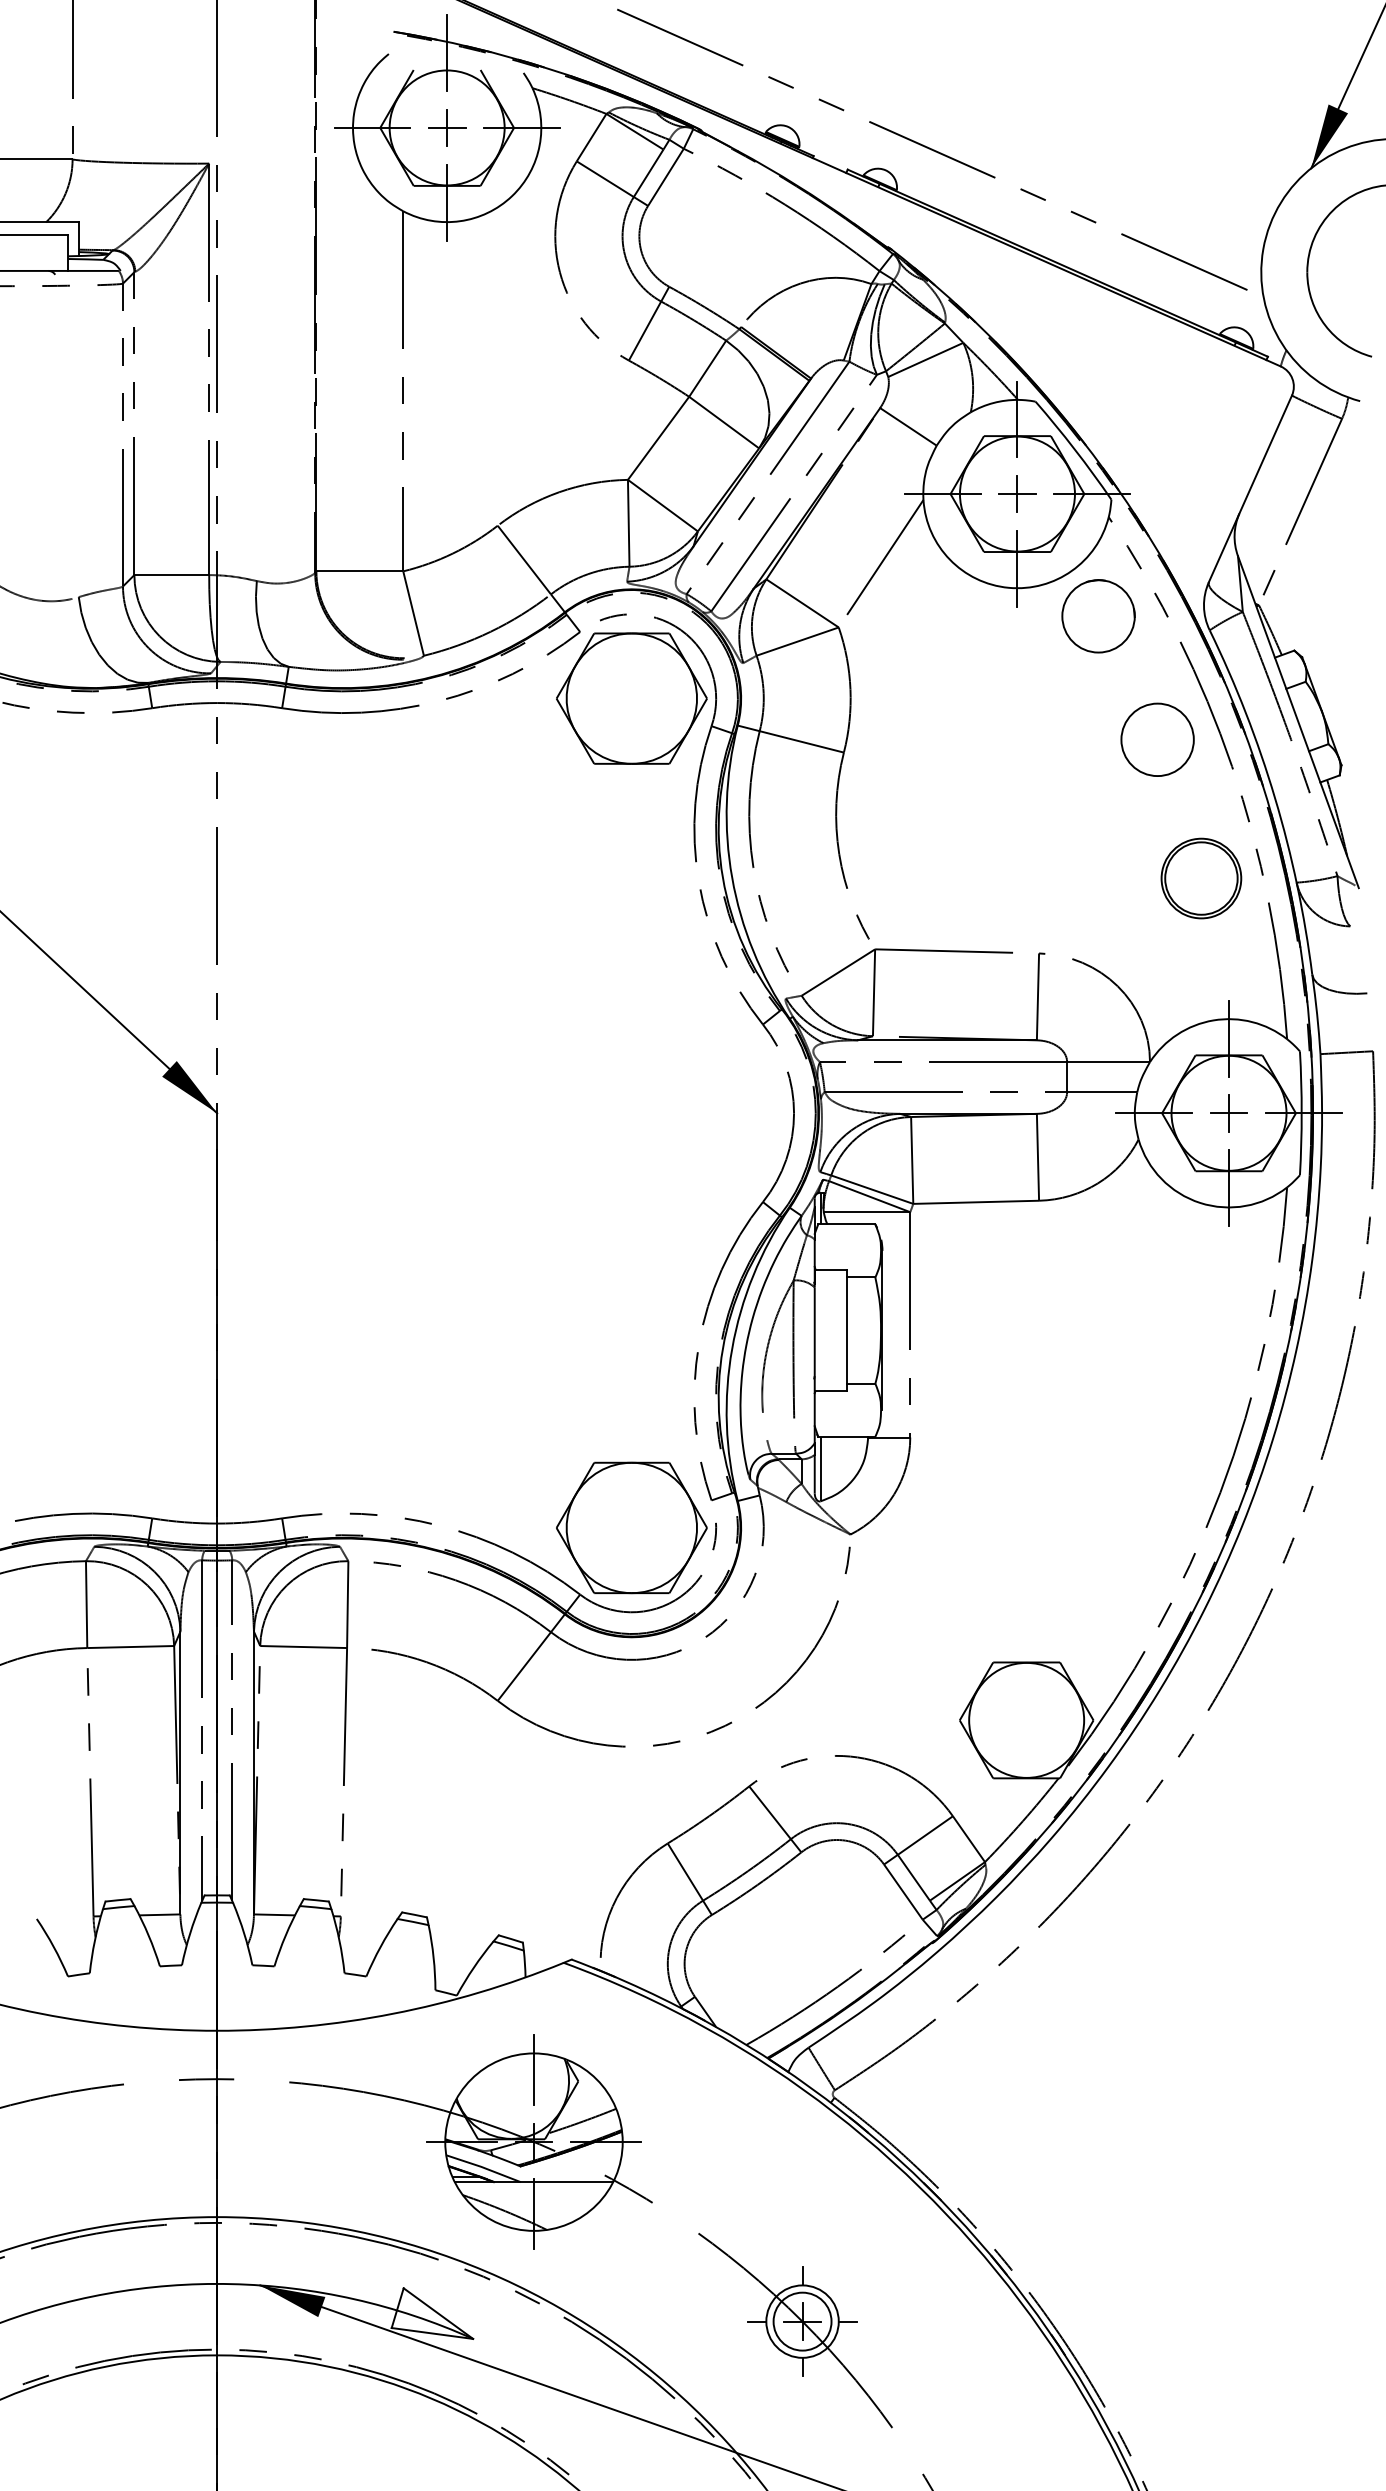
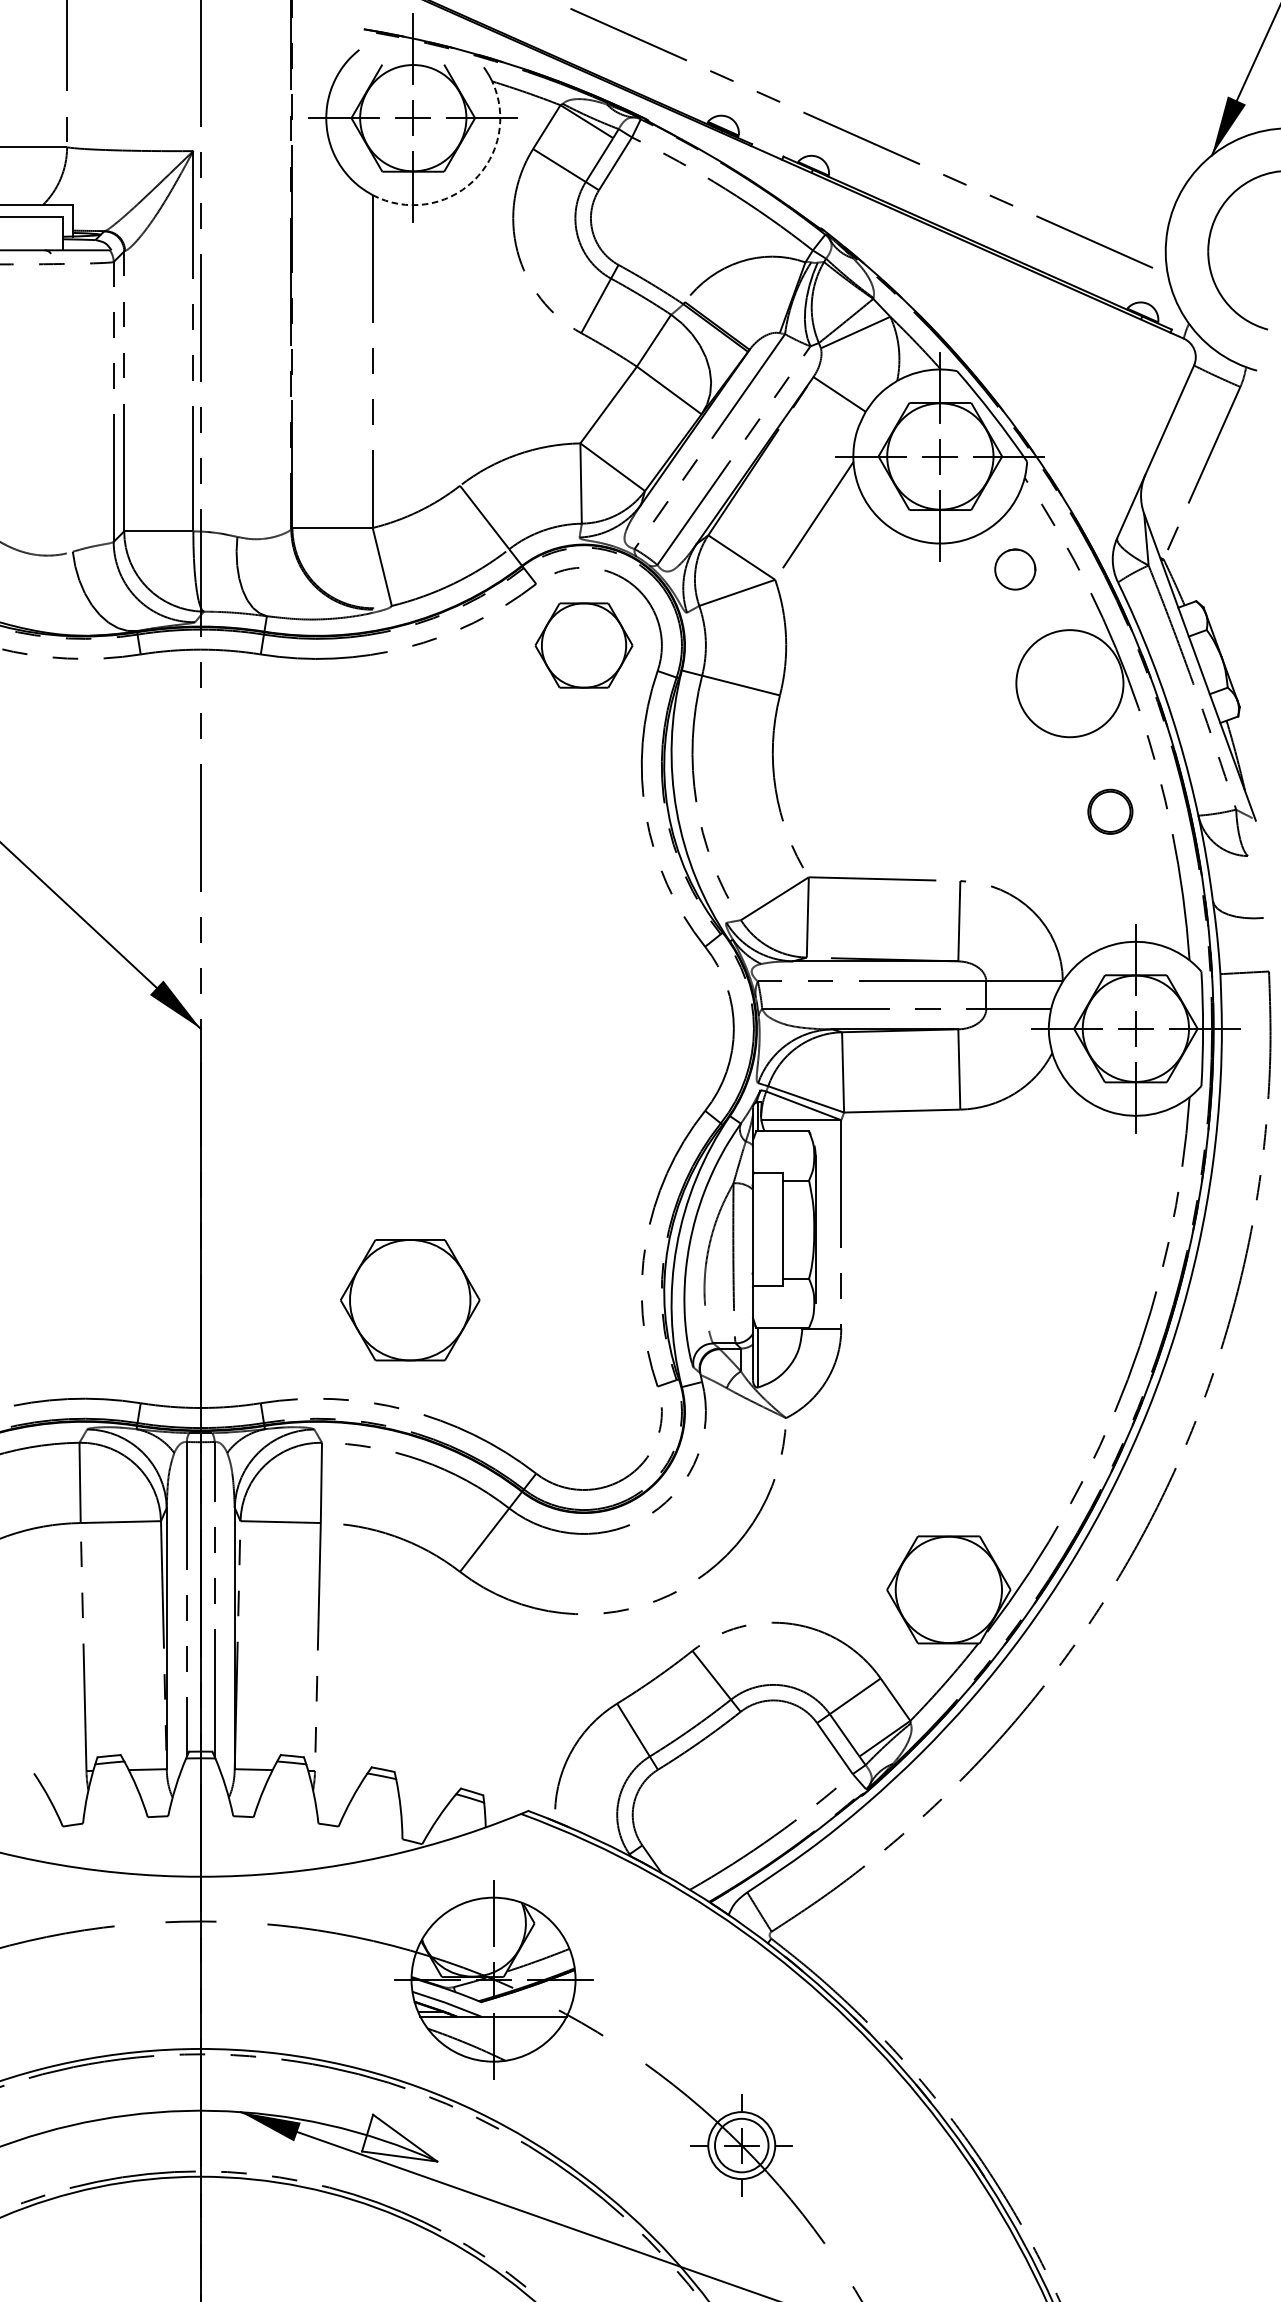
arc: (512, 196) -> (473, 181), solid -> dashed
circle: (1098, 616) -> (1015, 569), size x0.6
part: (631, 698) -> (583, 645), size x0.7
circle: (1157, 739) -> (1069, 683), size x1.6
part: (1201, 878) -> (1110, 811), size x0.6
part: (631, 1527) -> (409, 1299), moved

